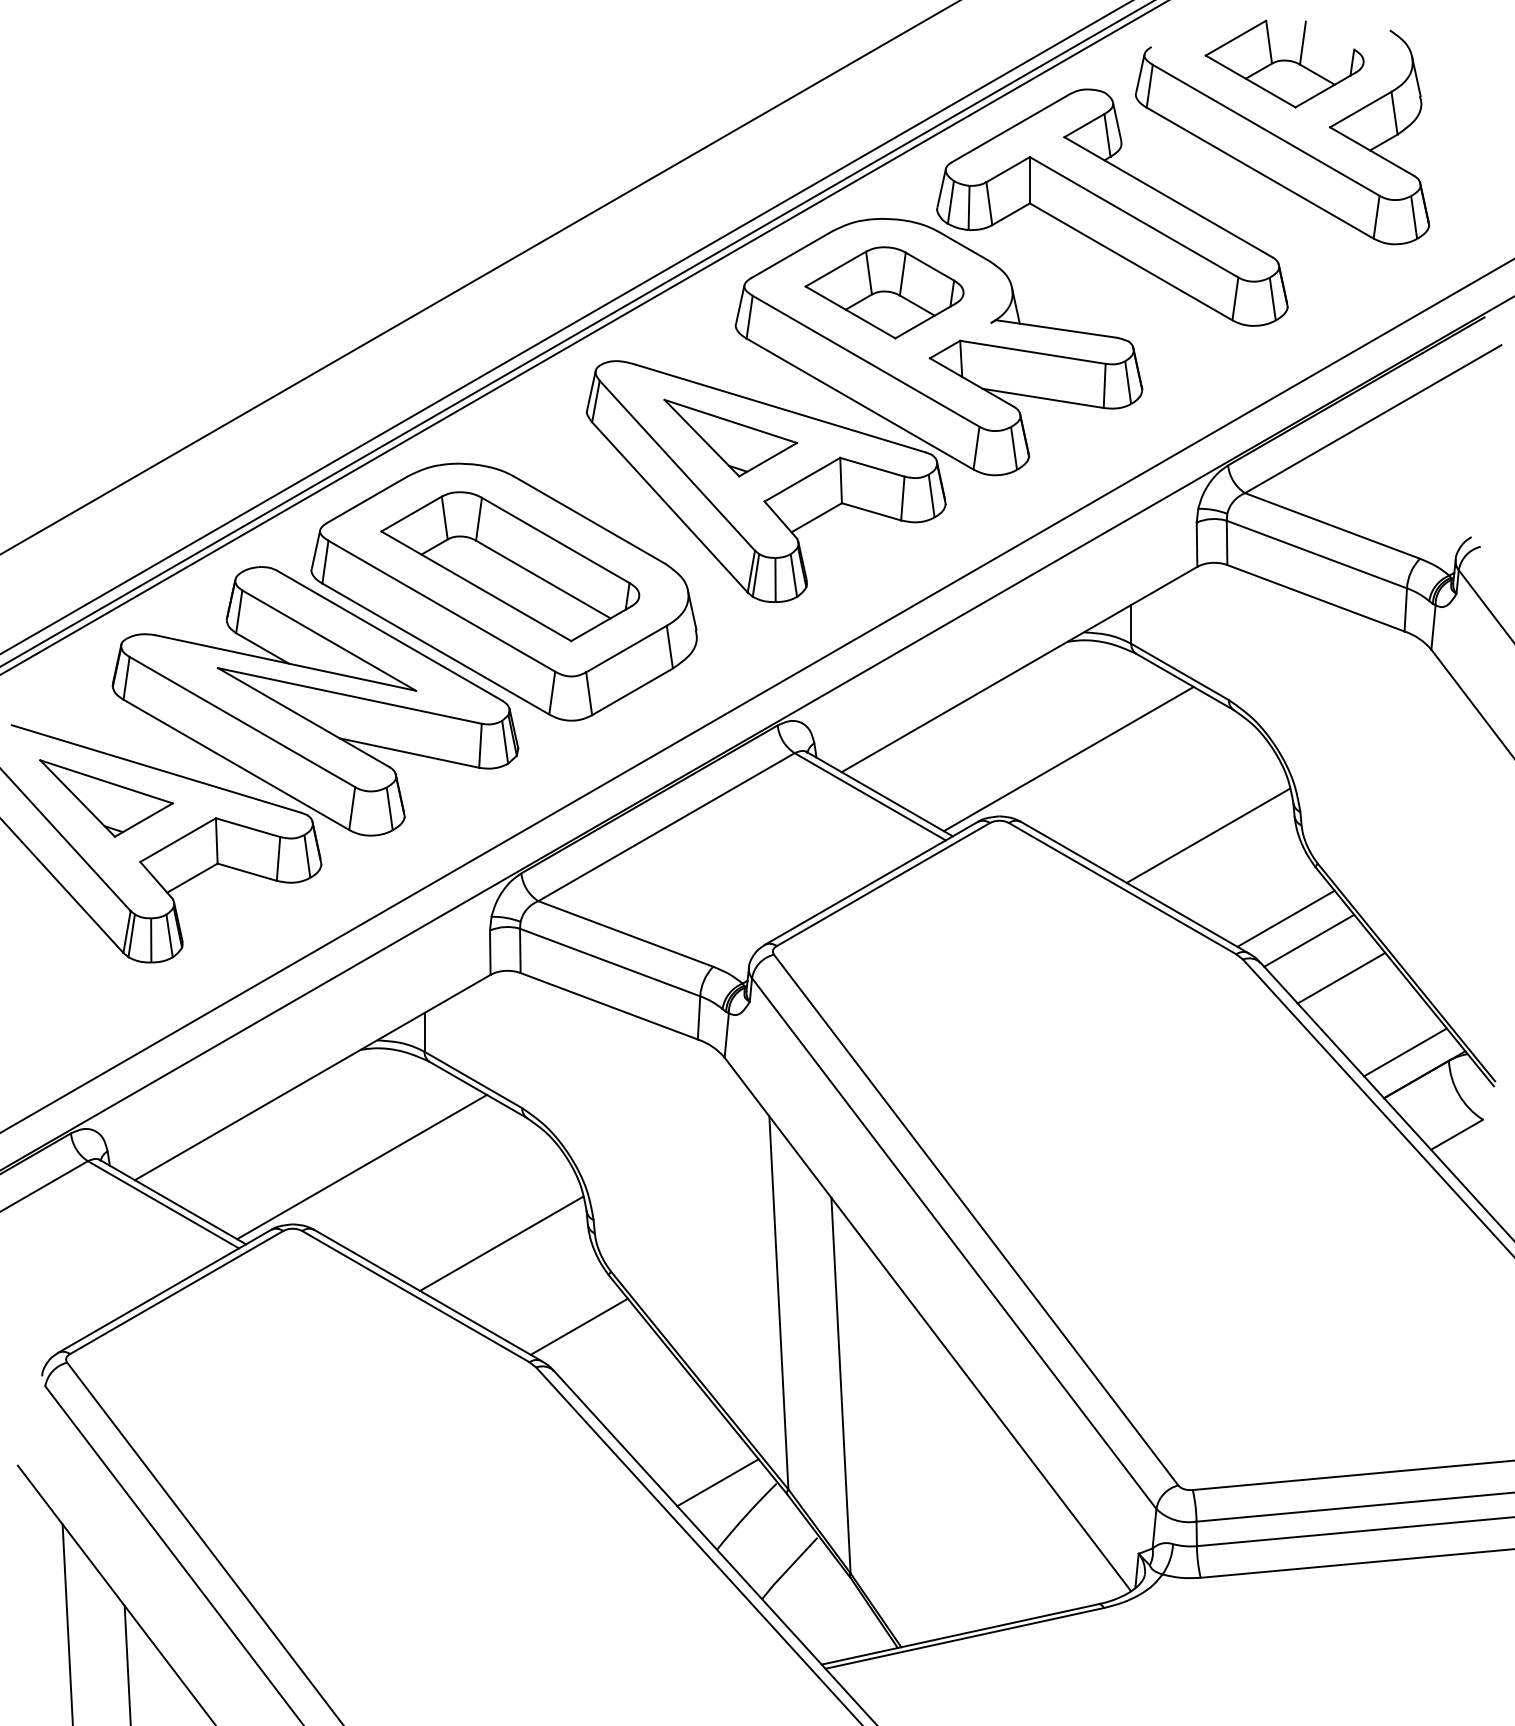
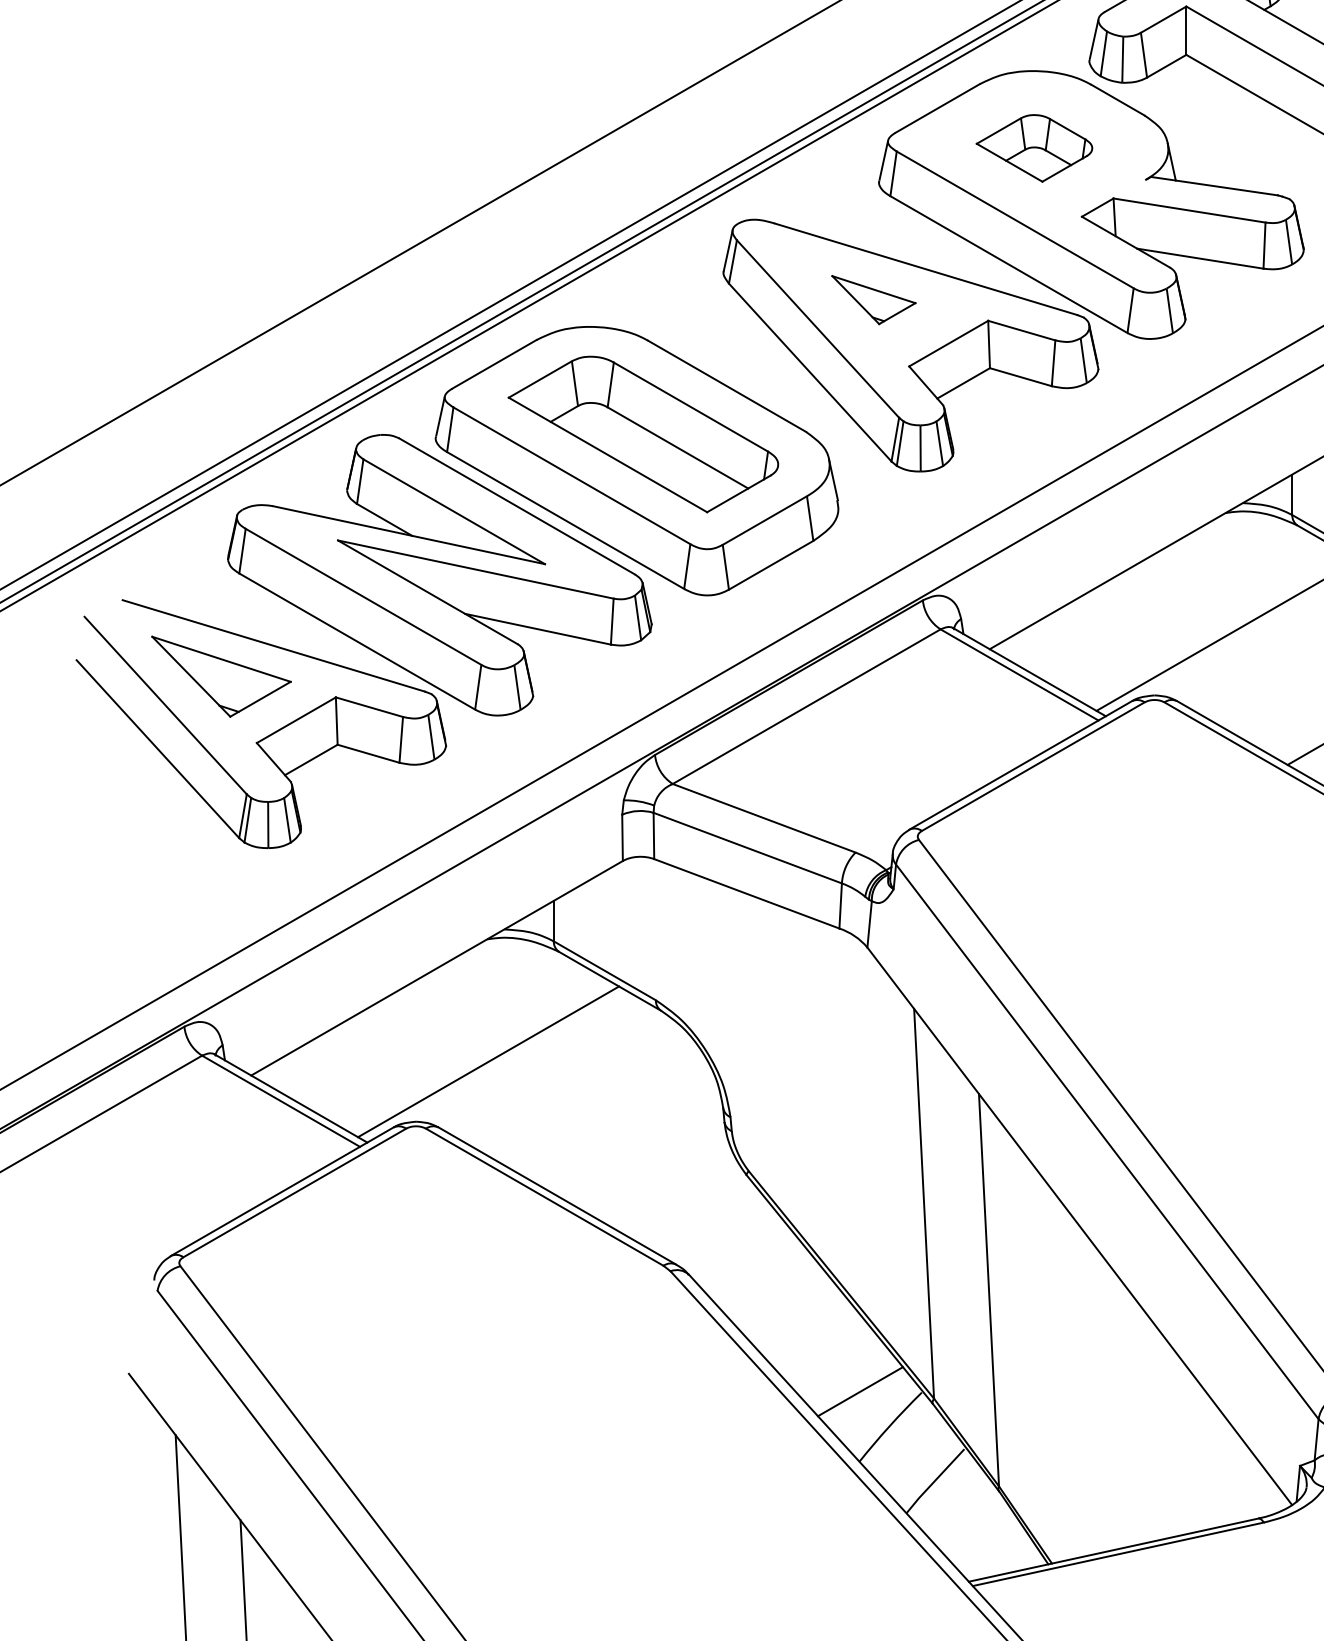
part: (884, 292) -> (1034, 148), size x0.7
part: (730, 437) -> (873, 299), size x0.6
line: (501, 1243) -> (634, 1141), removed
line: (578, 1326) -> (714, 1228), removed

